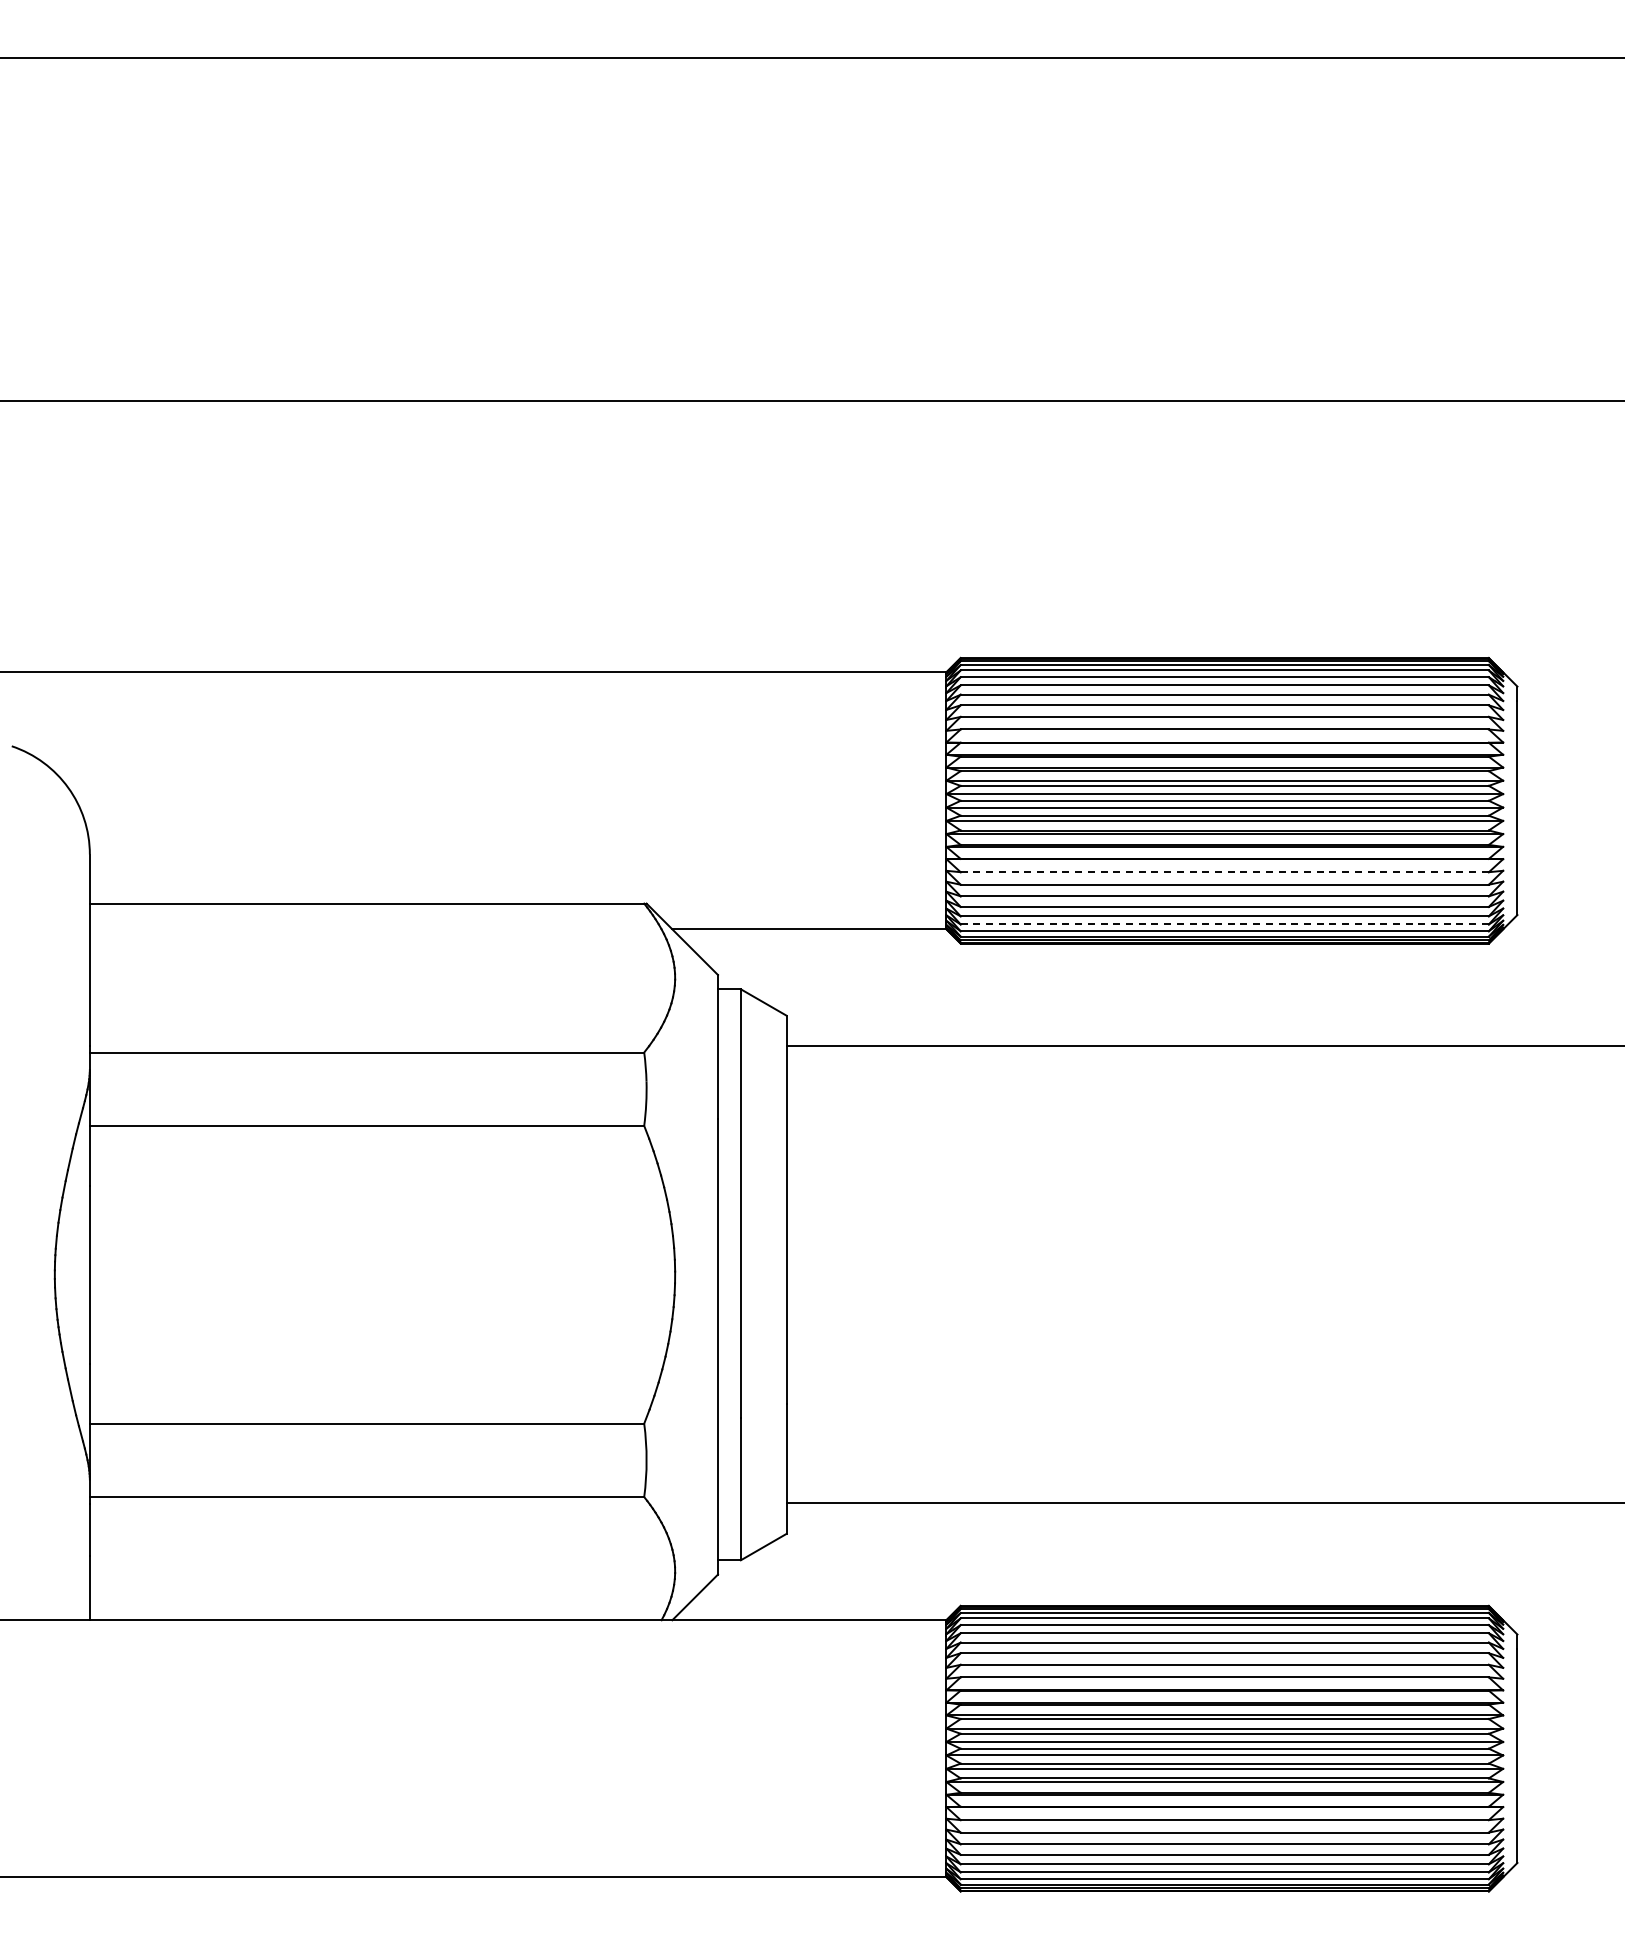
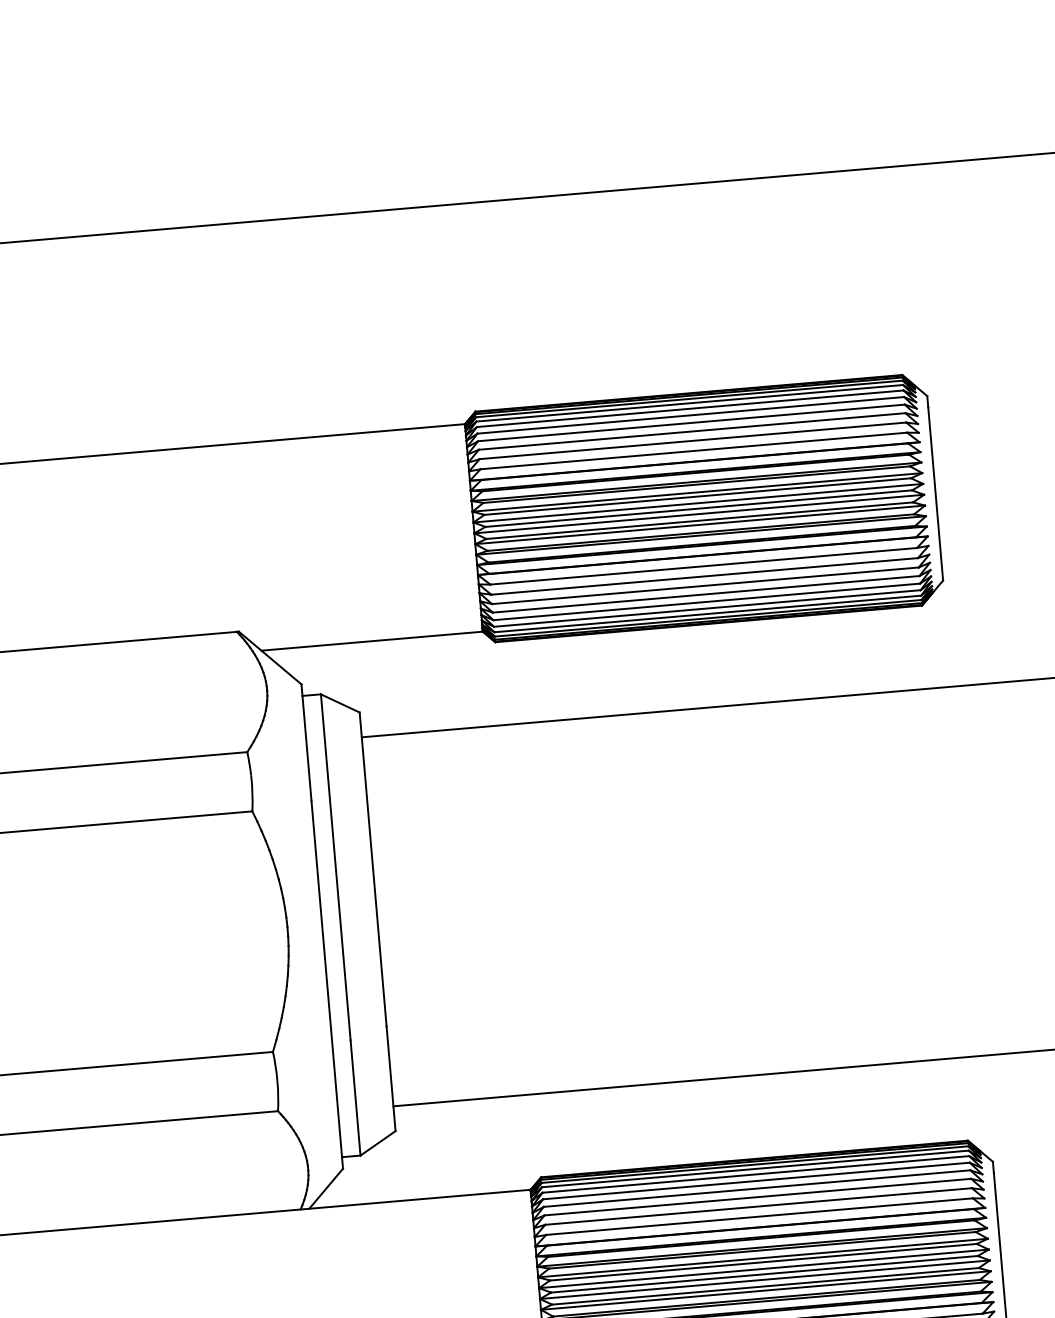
line: (1224, 872) -> (703, 566), dashed -> solid
line: (1224, 924) -> (707, 608), dashed -> solid

